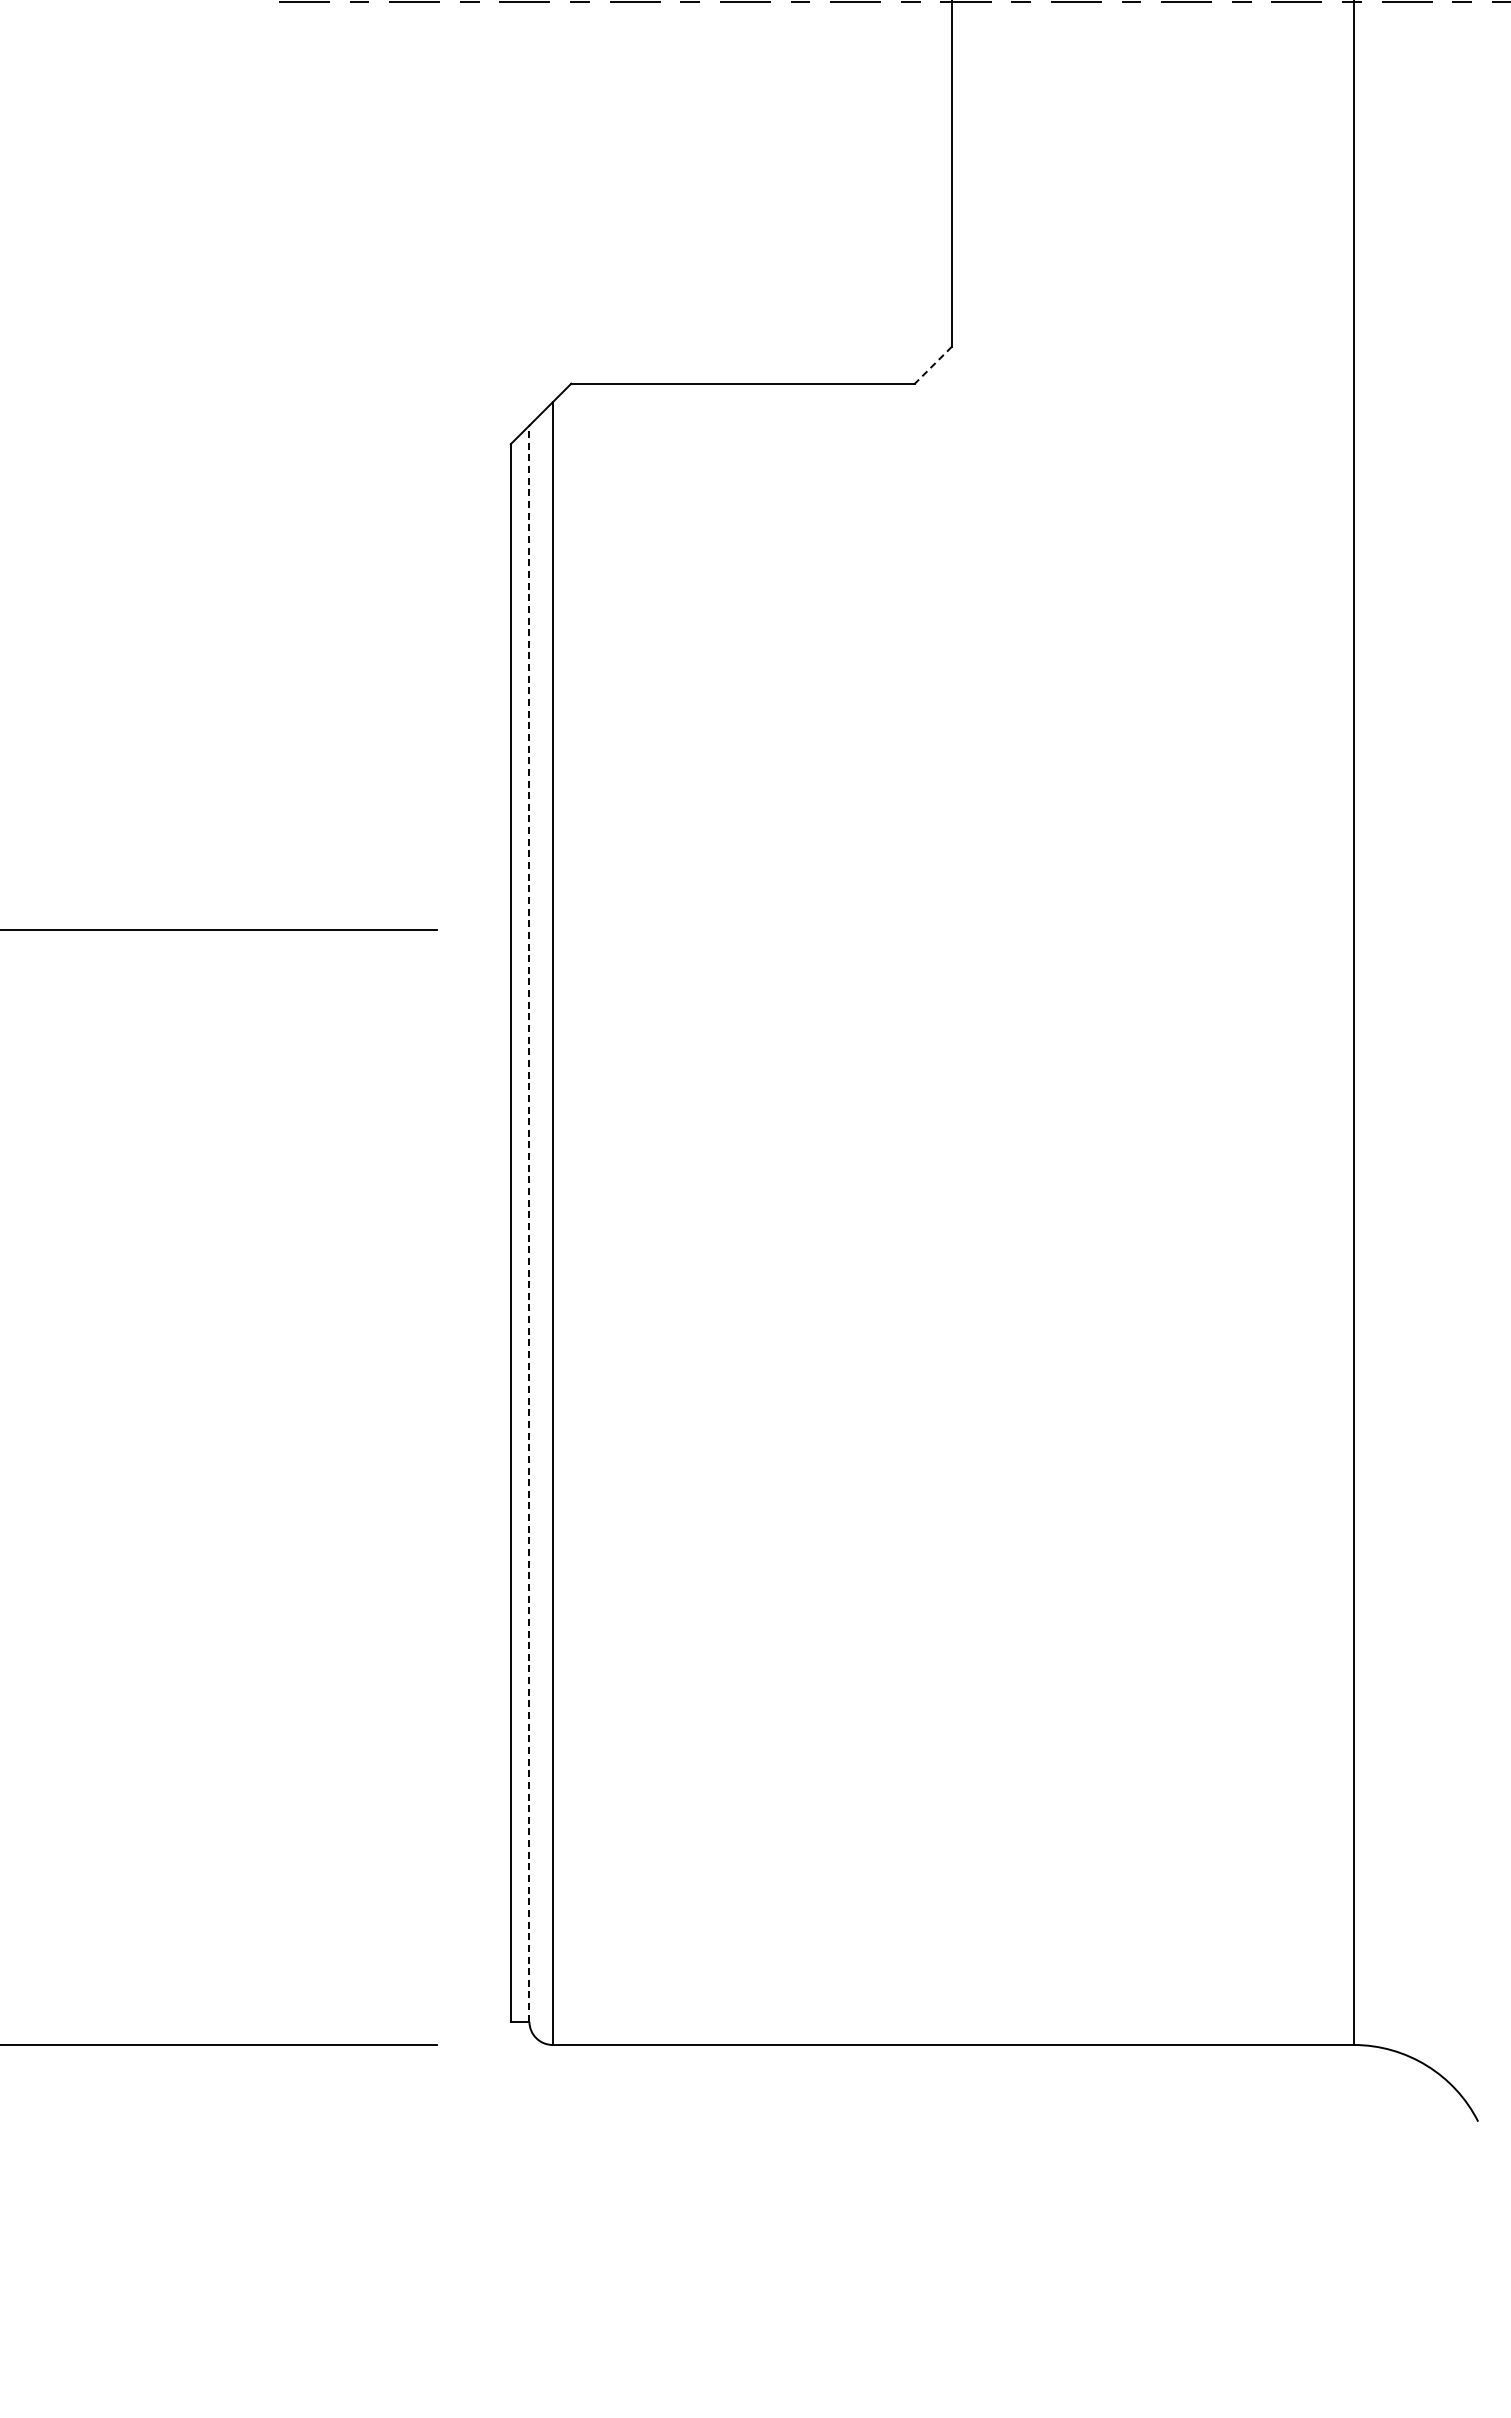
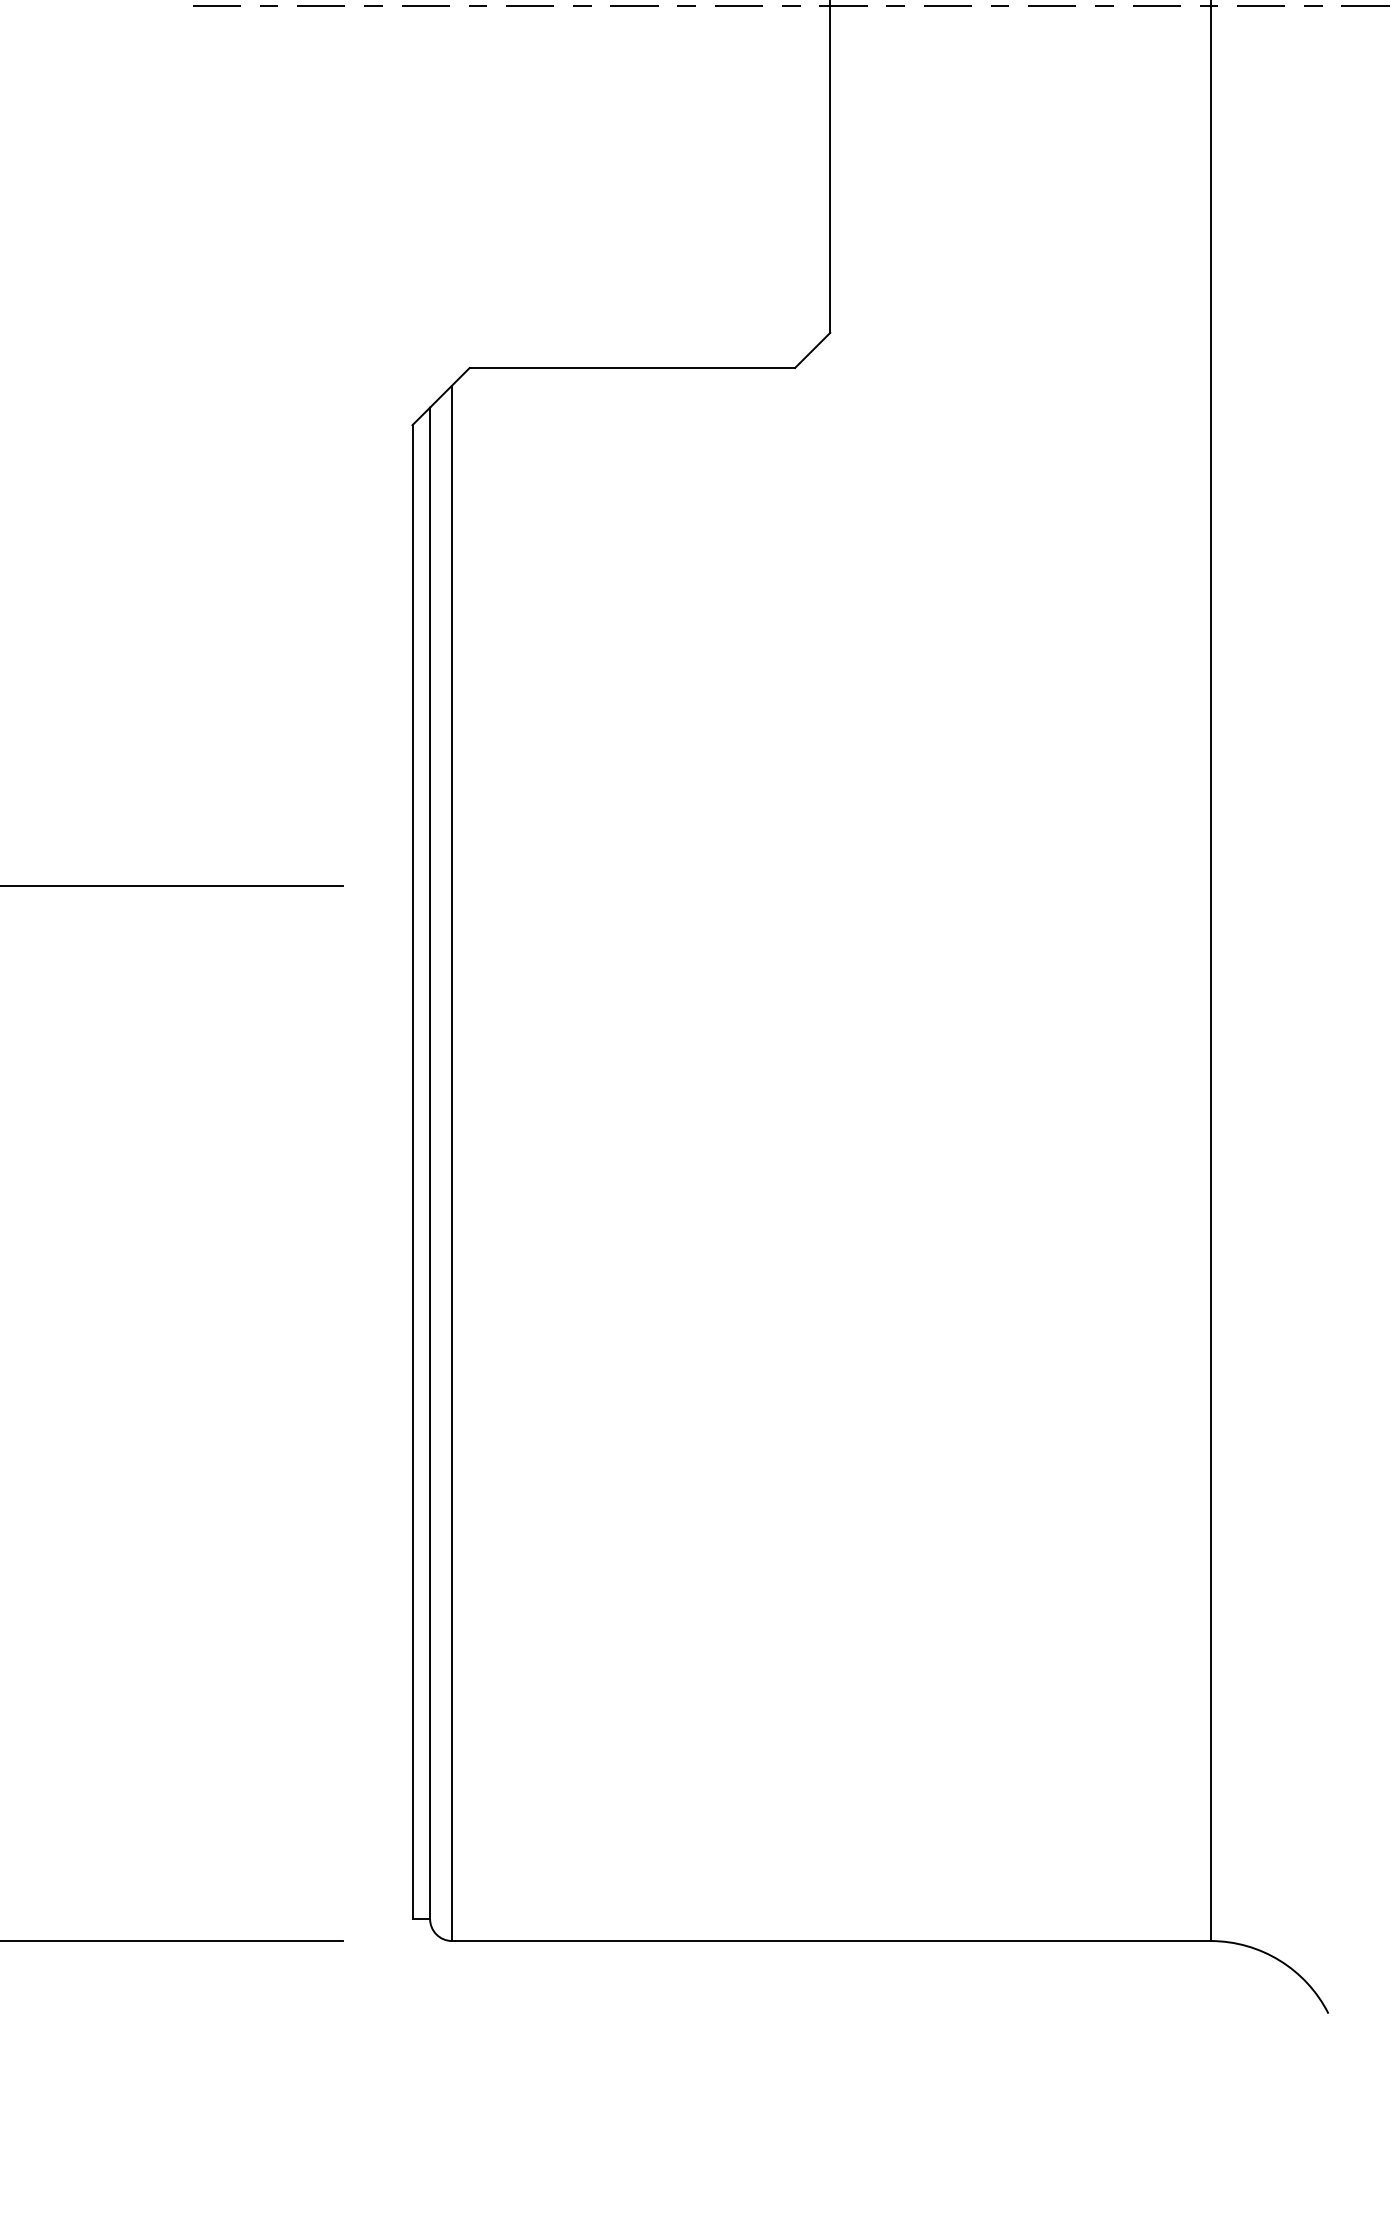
line: (933, 365) -> (812, 350), dashed -> solid
line: (529, 1223) -> (430, 1163), dashed -> solid

